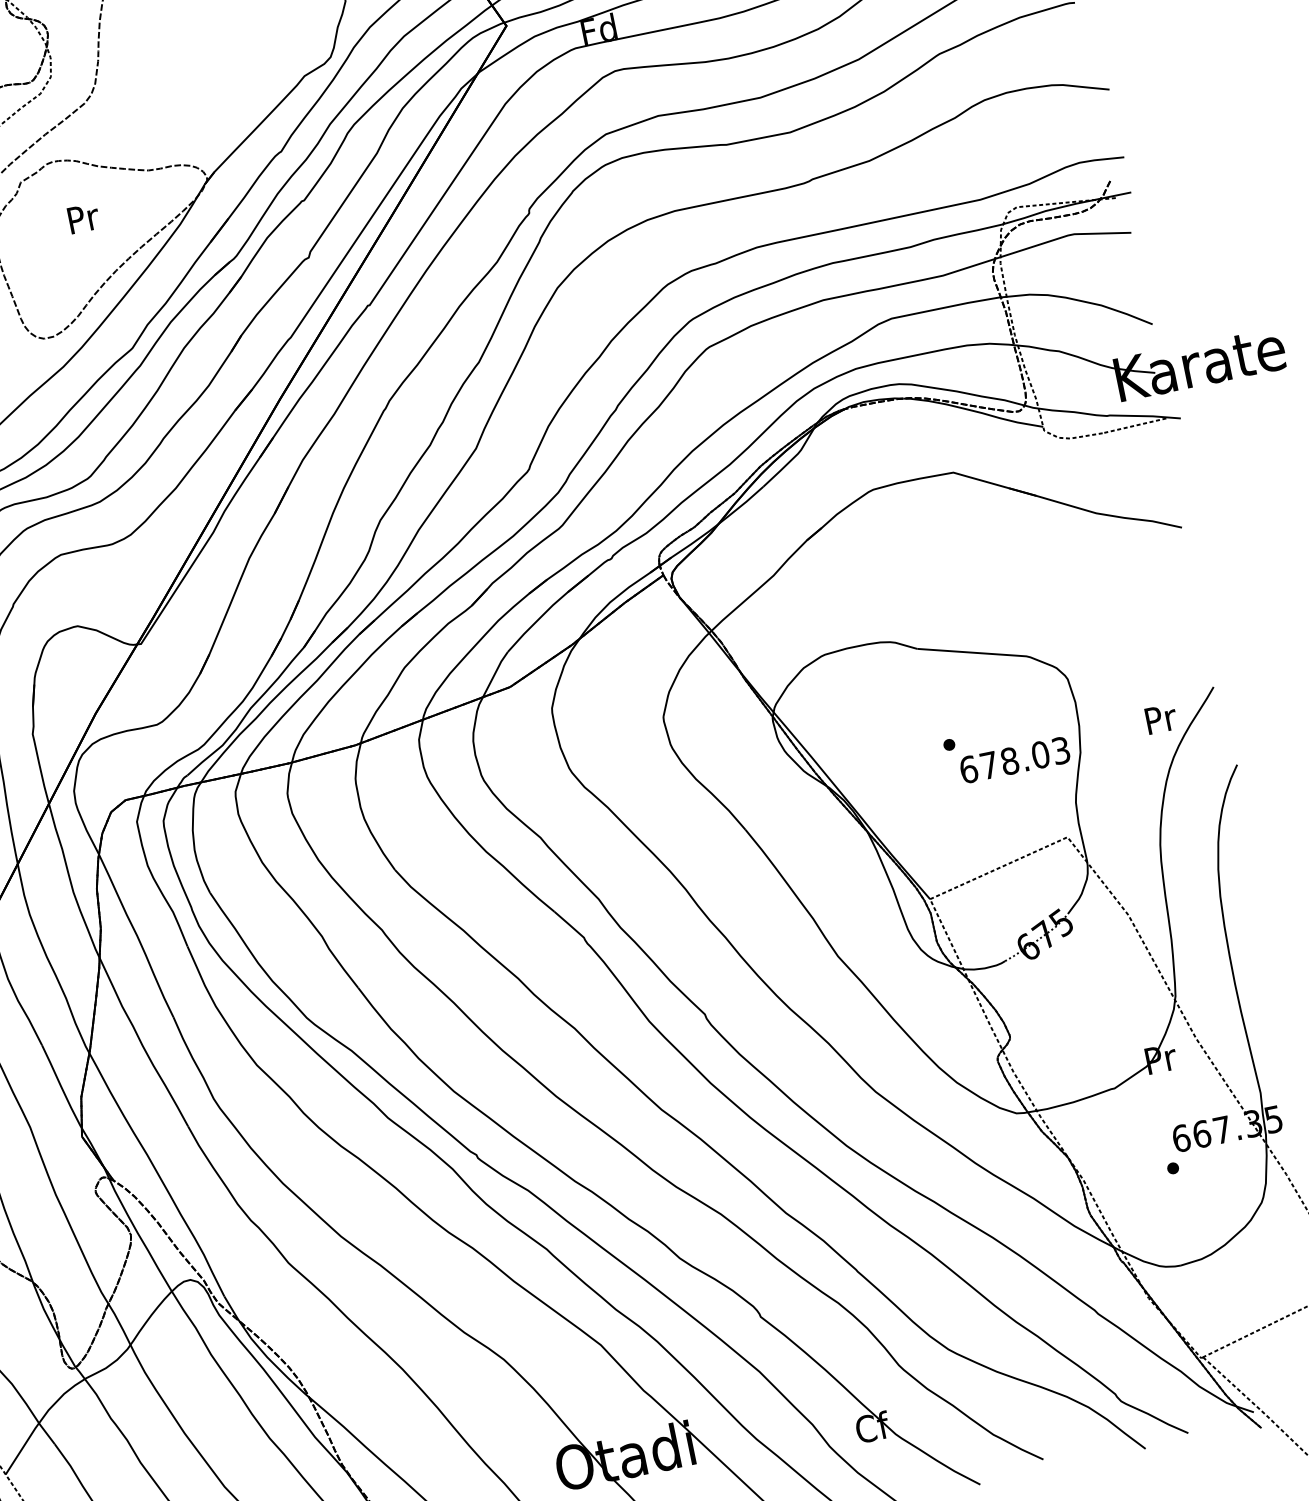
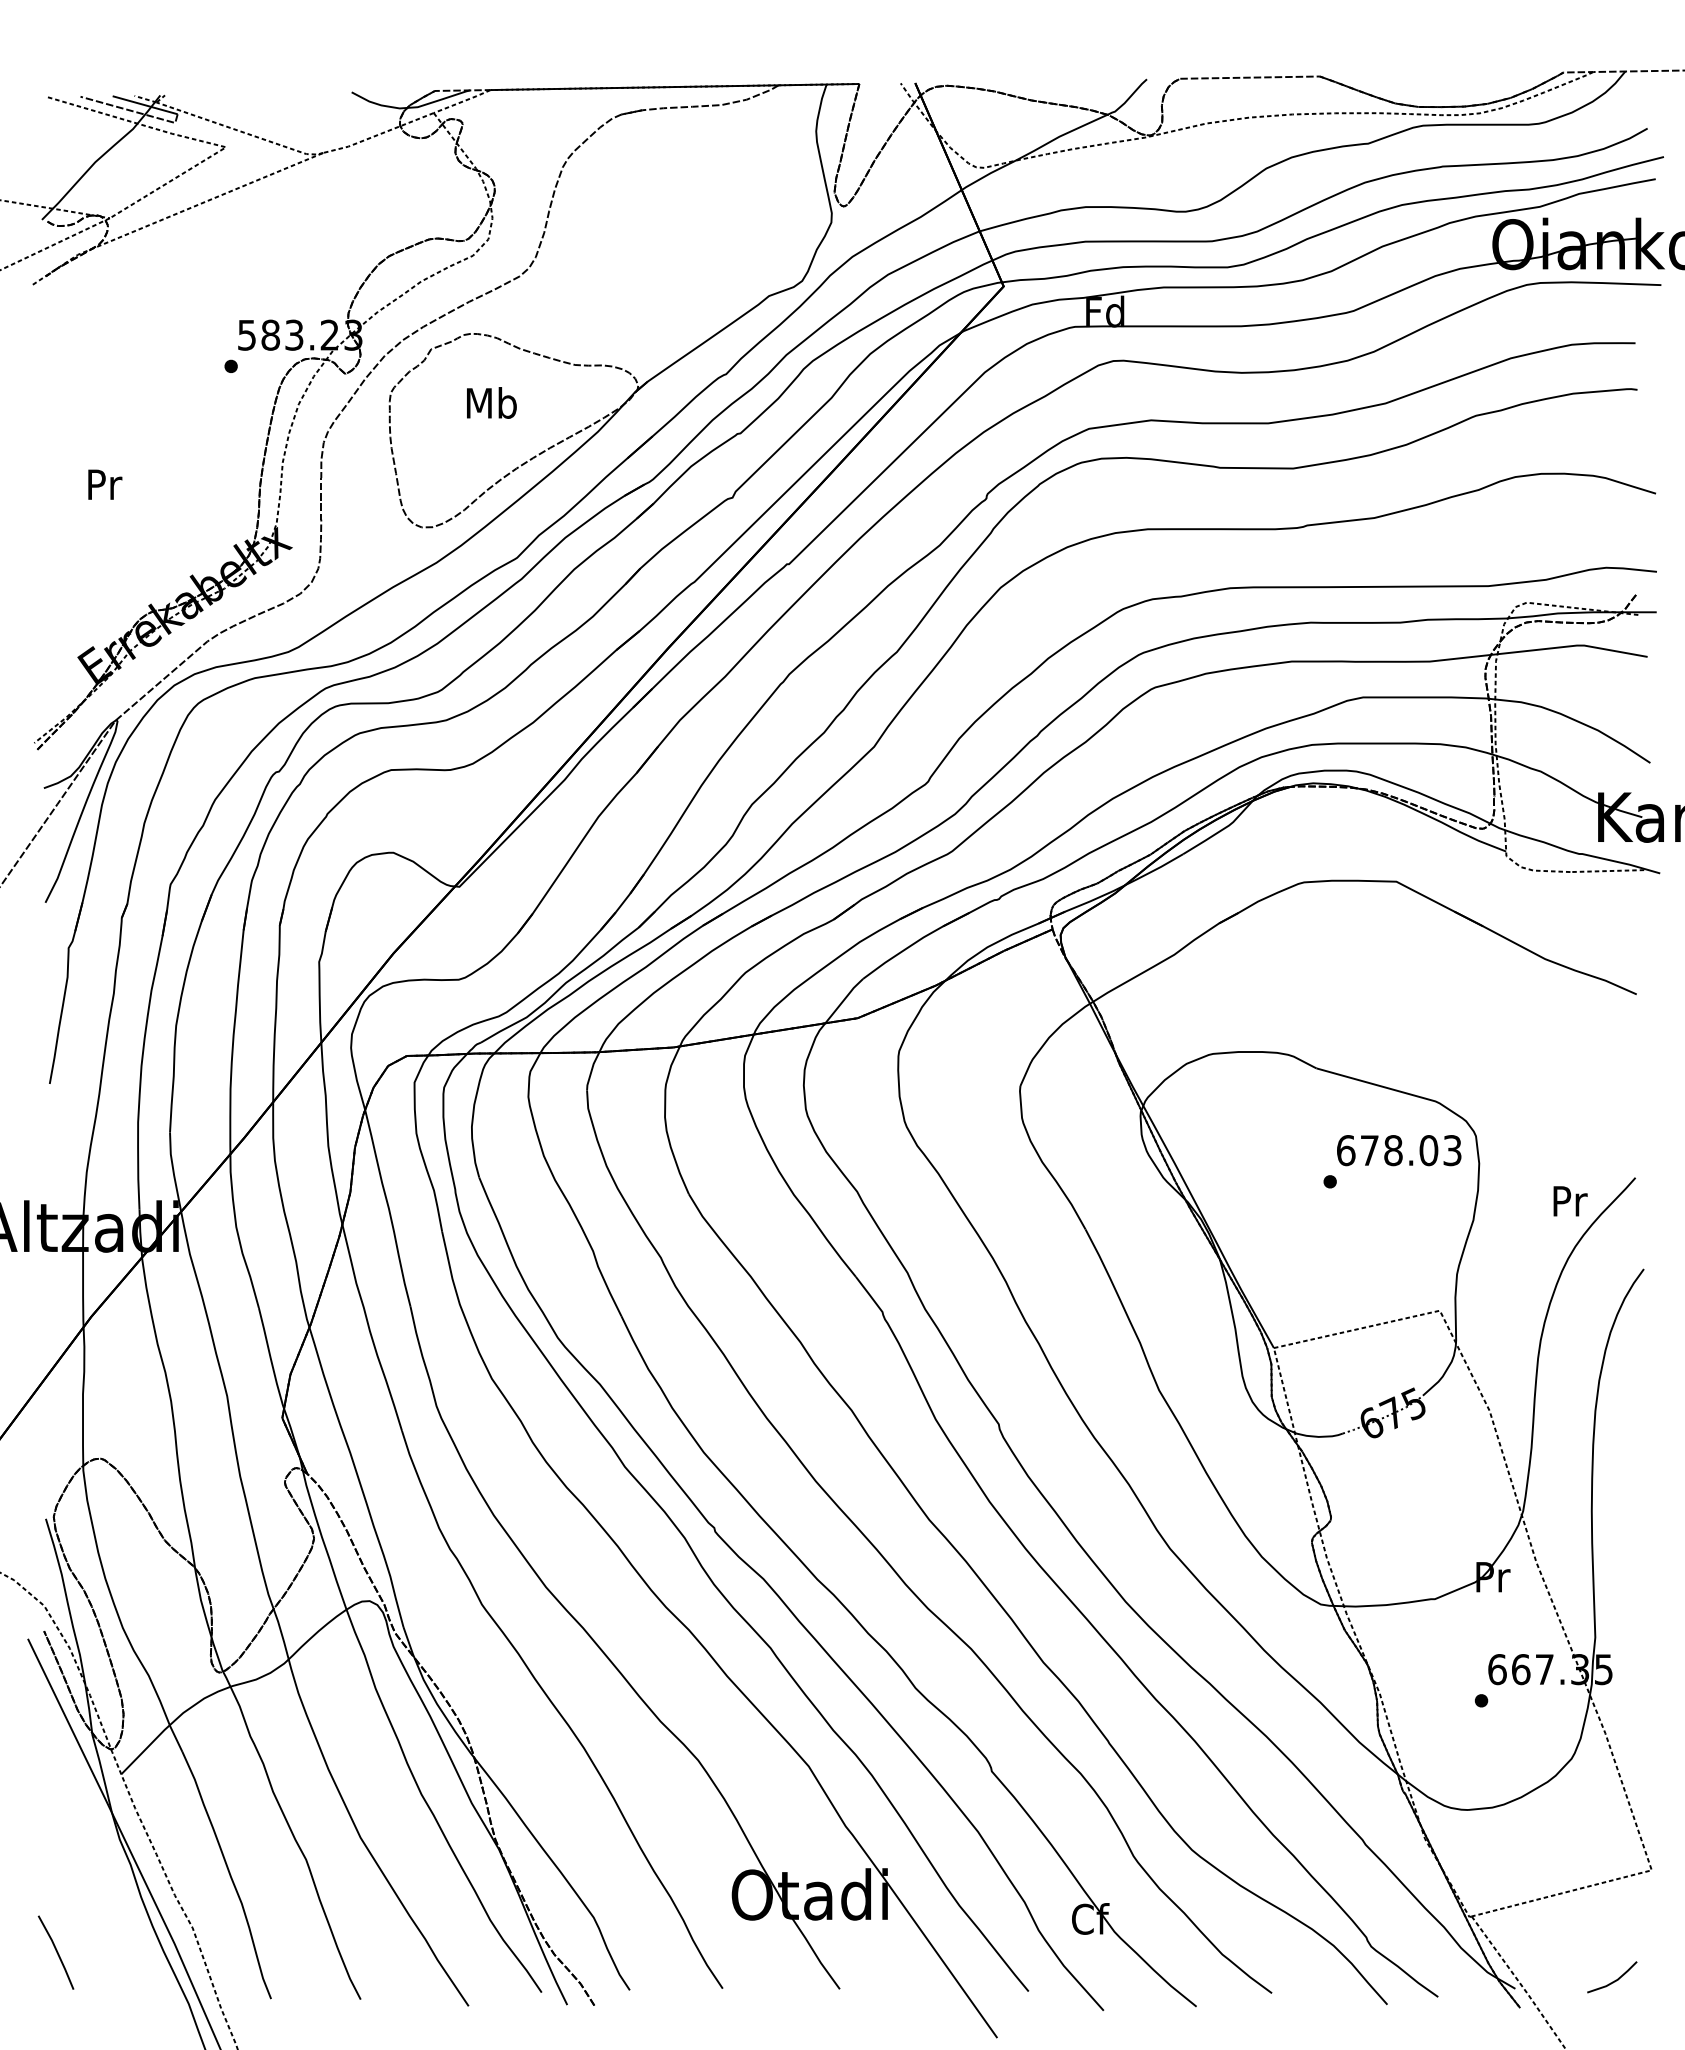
text: (82, 217) -> (491, 402), Pr -> Mb
text: (1015, 760) -> (1399, 1150), moved

